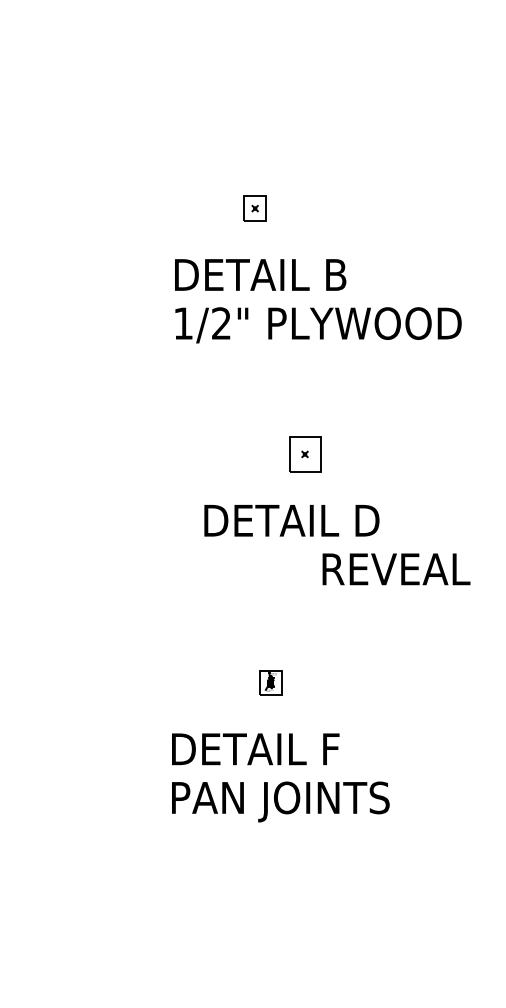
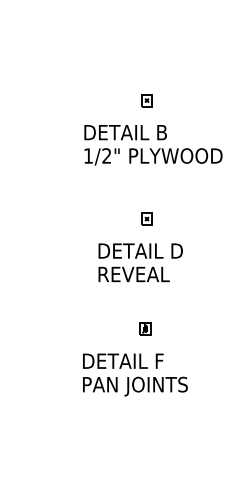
part: (254, 208) -> (146, 100), moved
part: (303, 453) -> (146, 218), size x0.71
text: (395, 569) -> (133, 274), moved
part: (270, 681) -> (145, 328), moved

